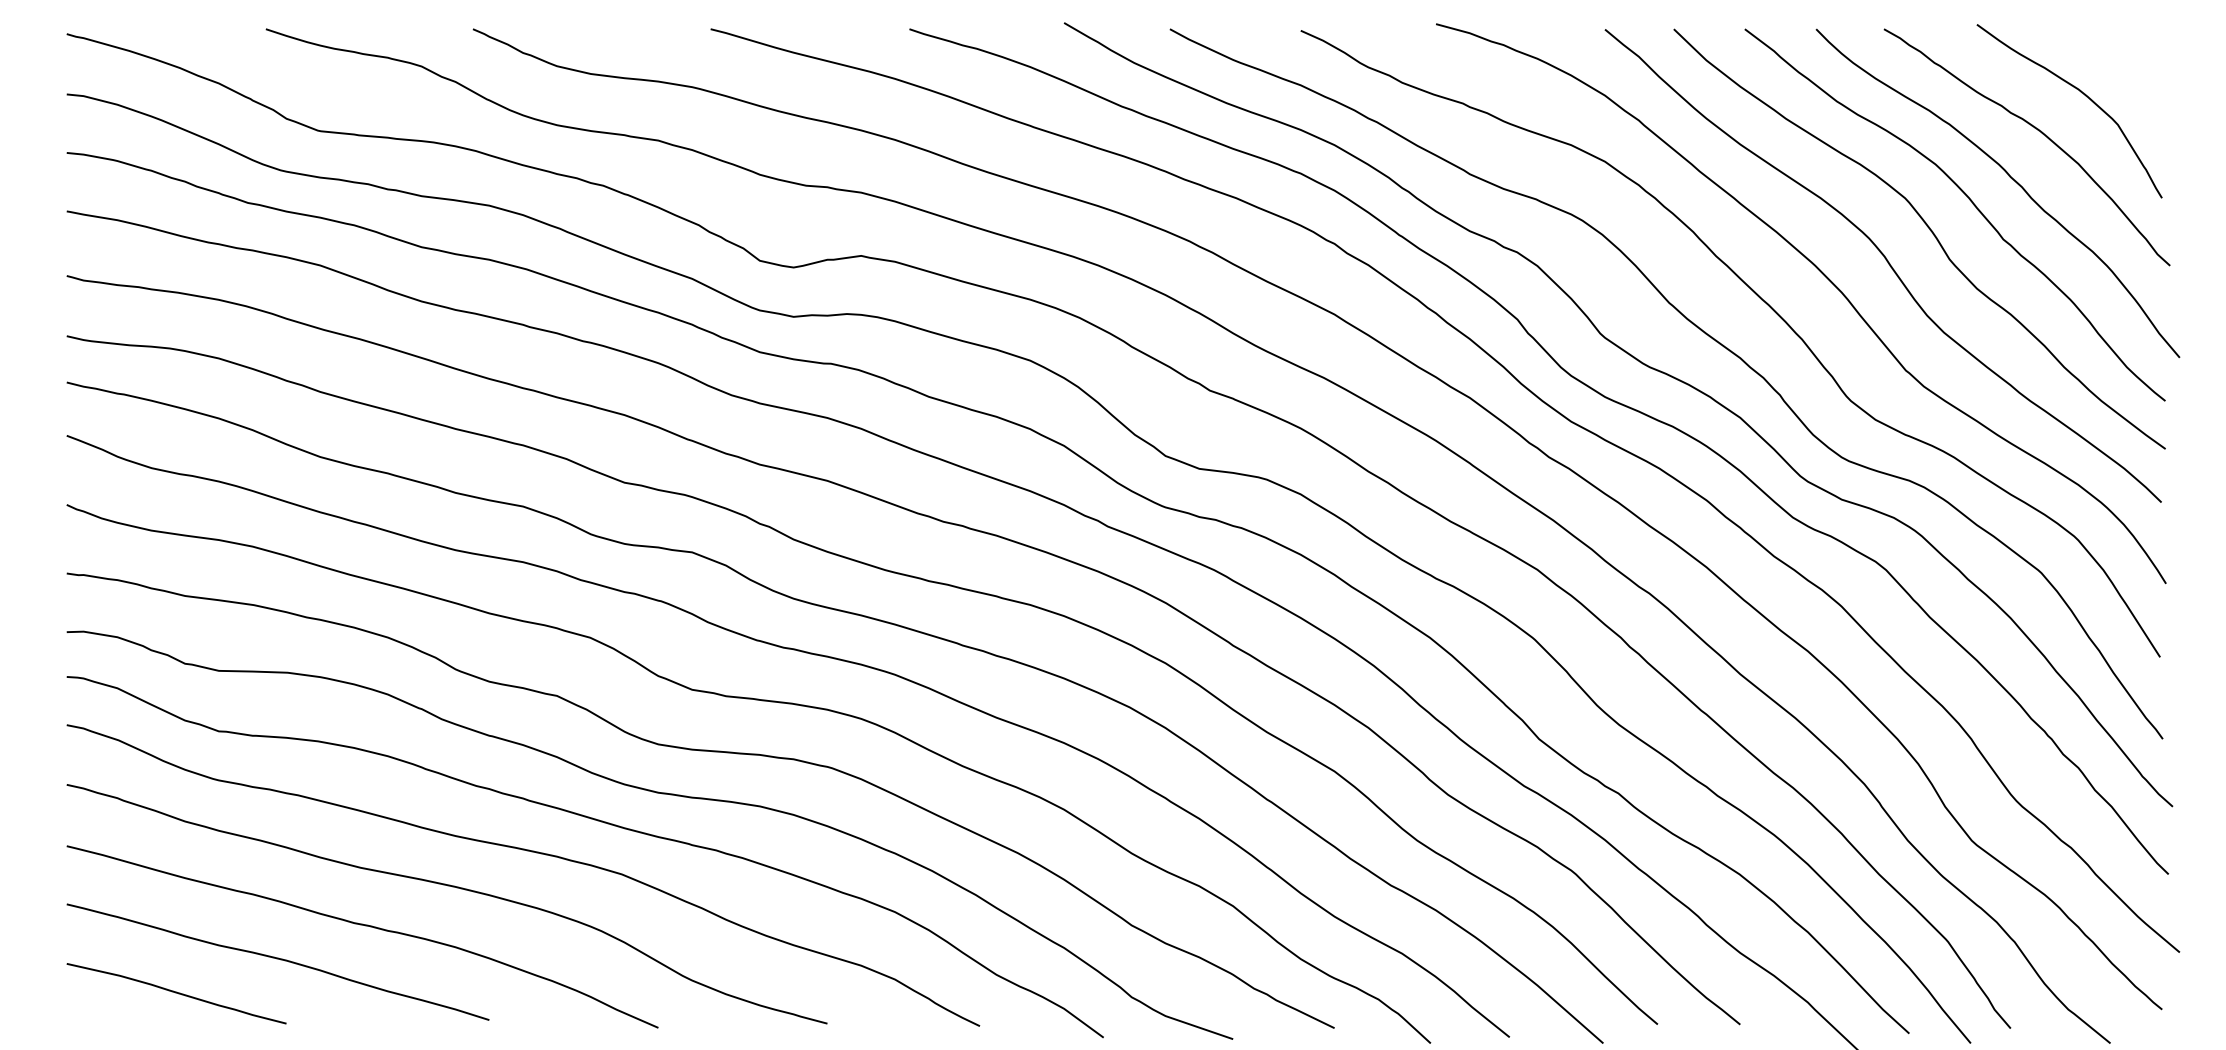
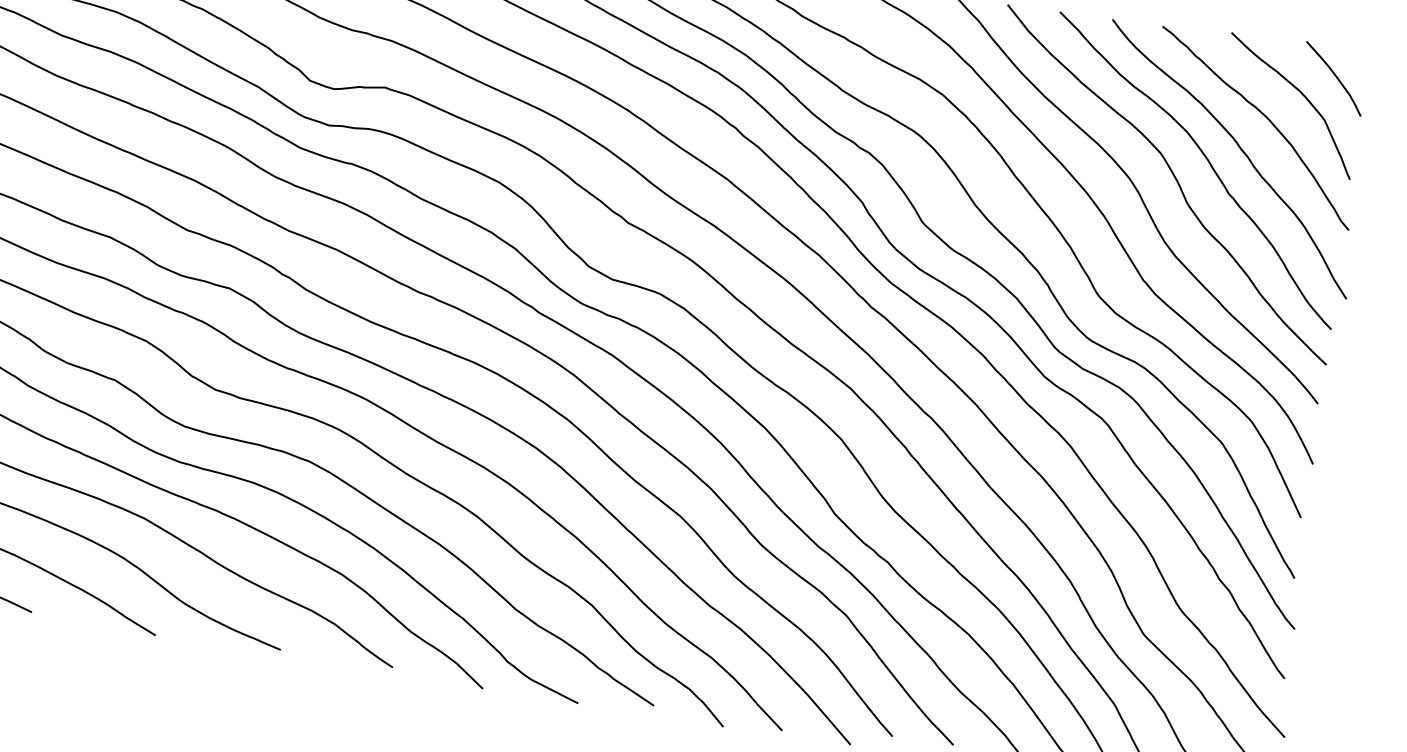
curve: (2123, 63) -> (1335, 76), added

